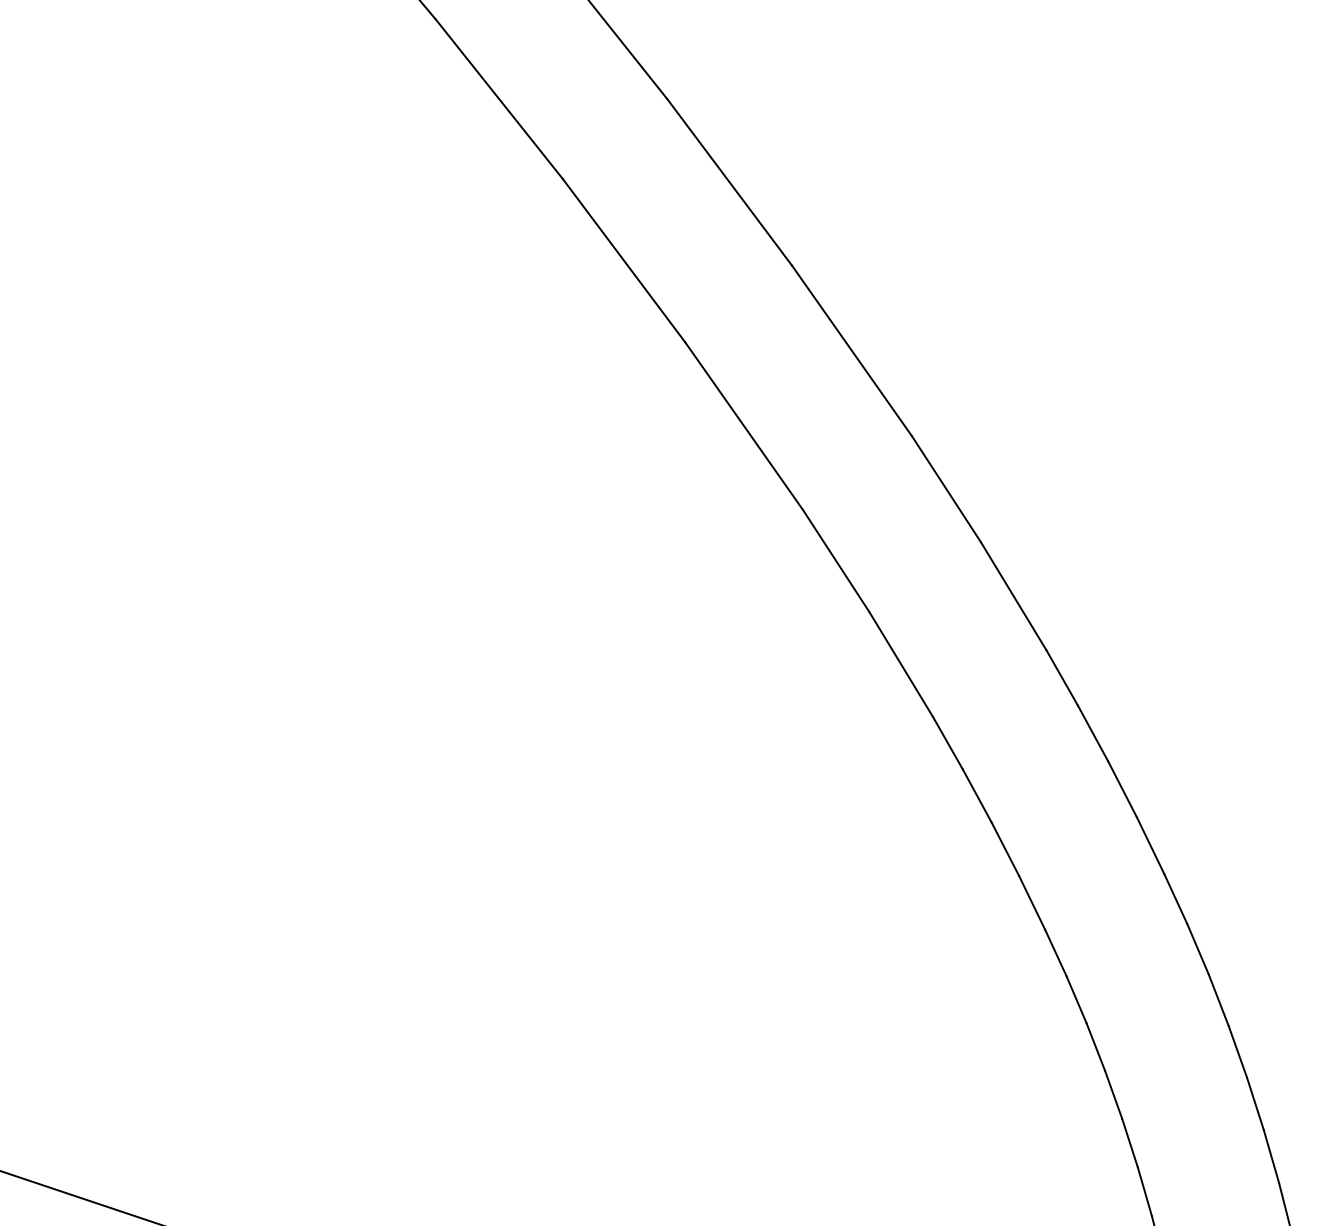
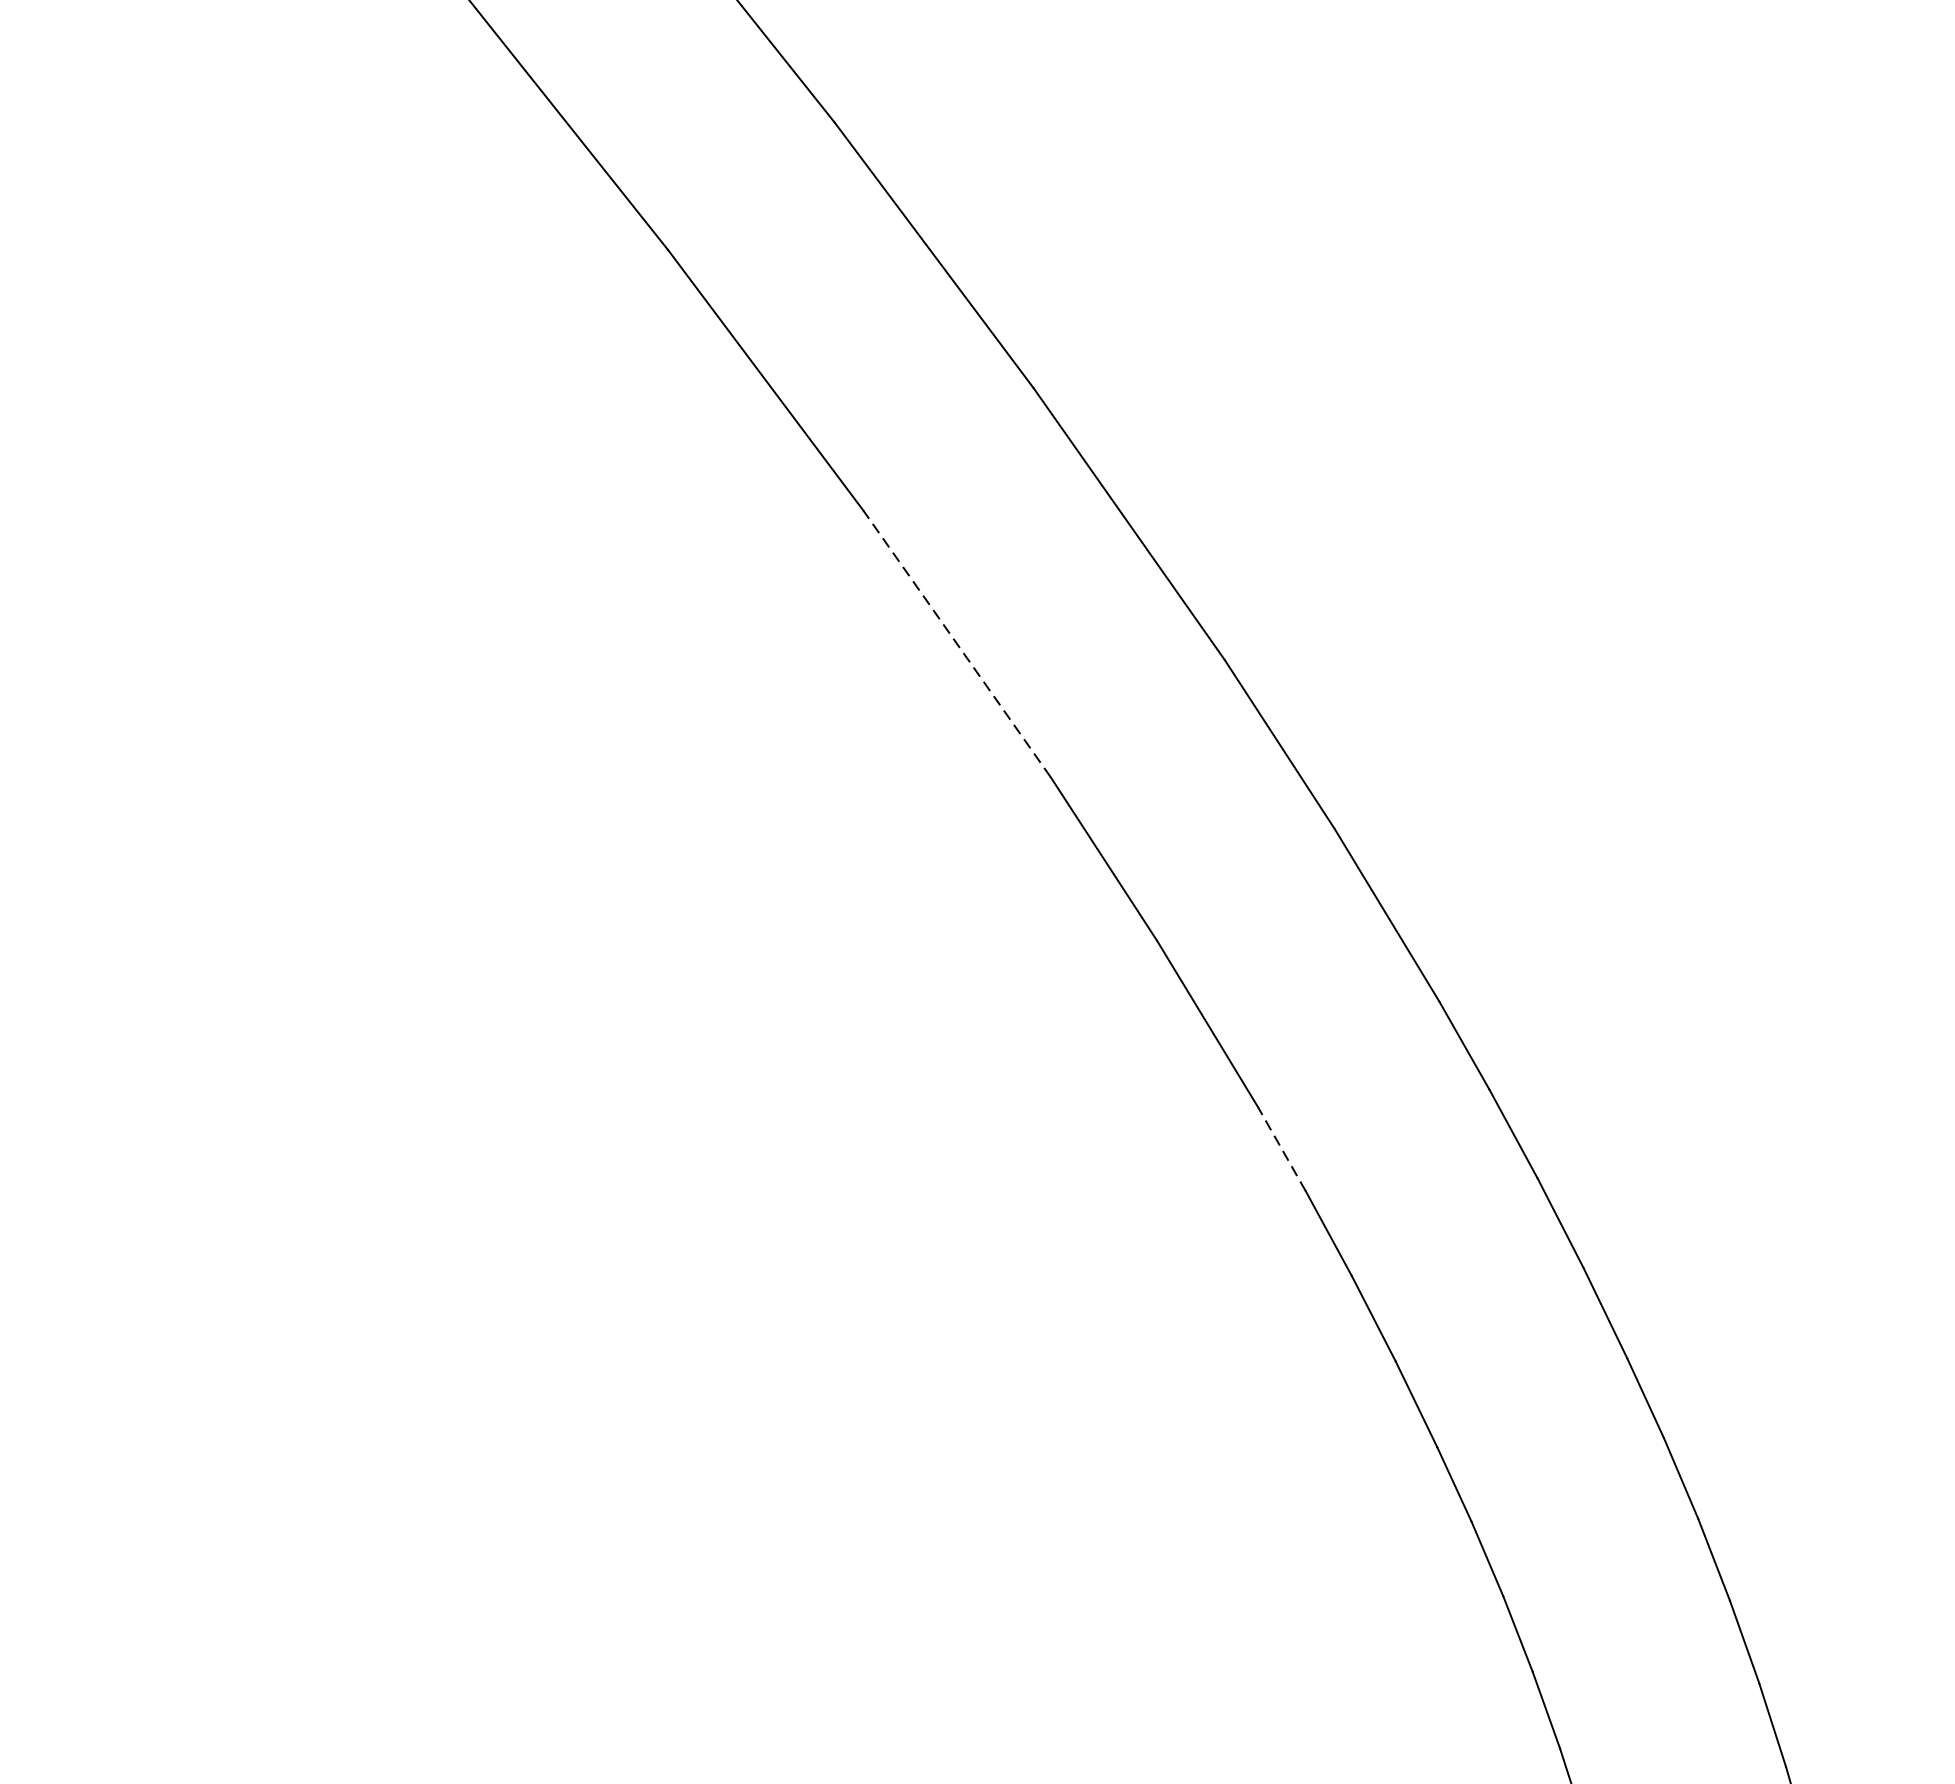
line: (743, 425) -> (956, 643), solid -> dashed
line: (947, 742) -> (1281, 1148), solid -> dashed

